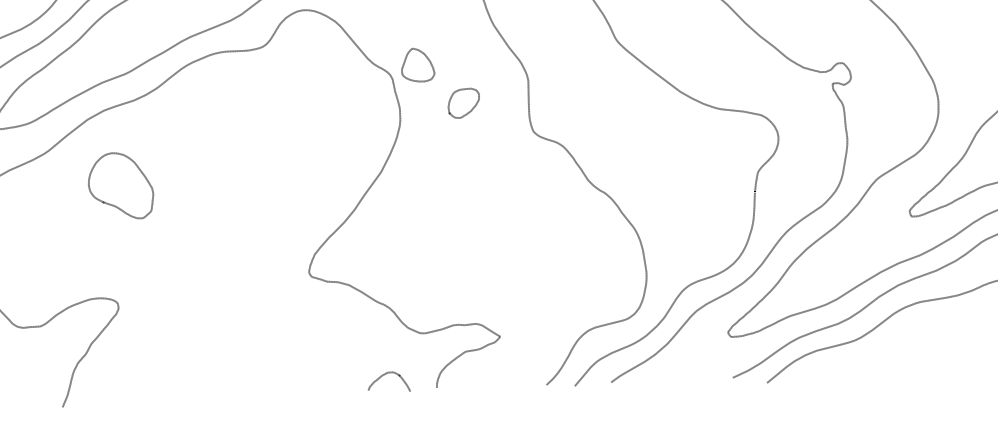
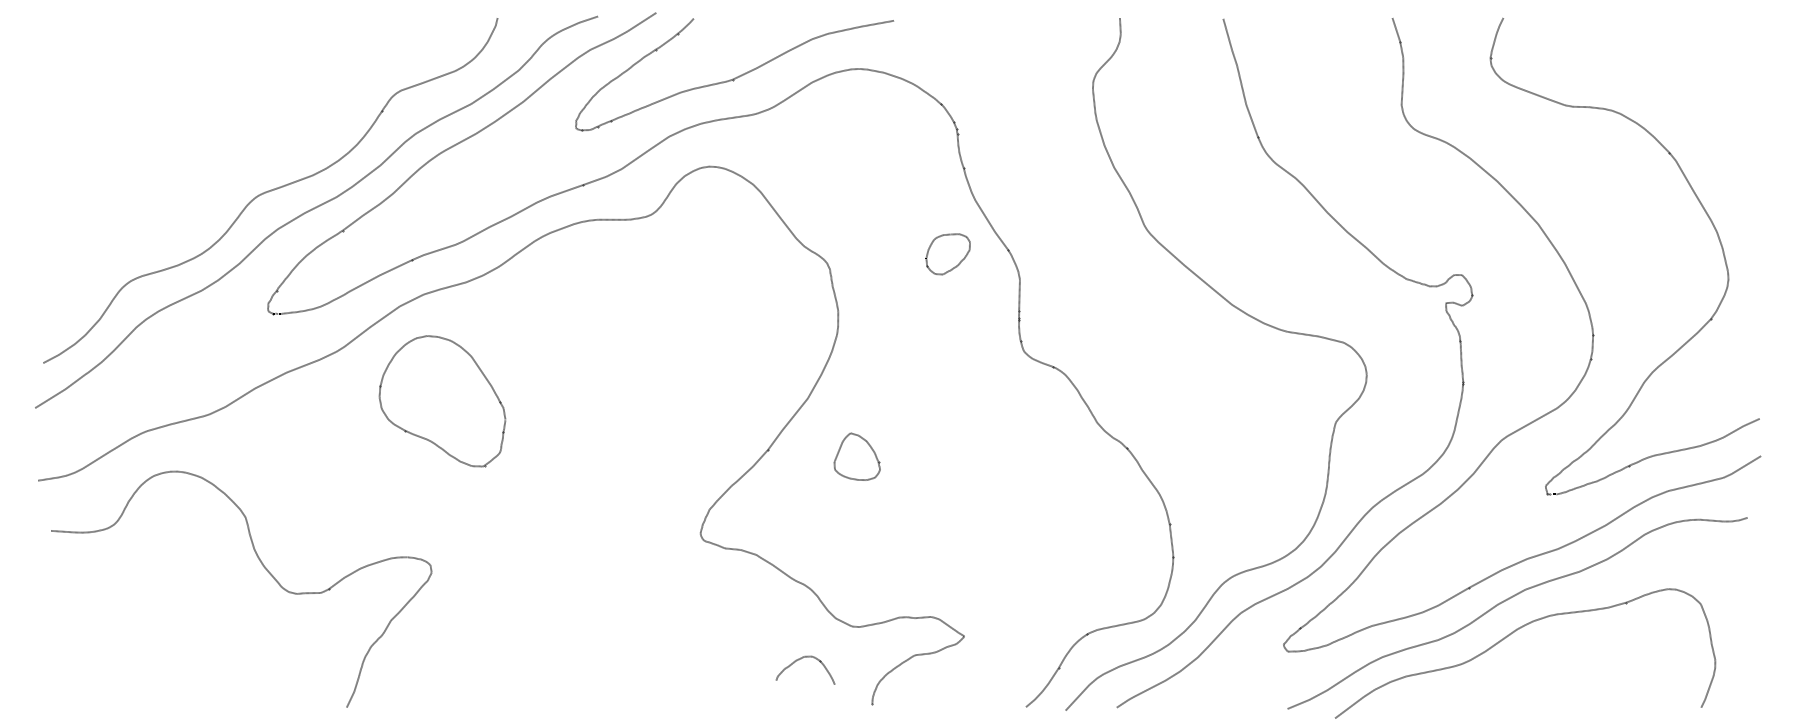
part: (417, 64) -> (856, 456), moved
part: (463, 103) -> (947, 254), moved
part: (120, 186) -> (442, 401), size x1.4
curve: (385, 374) -> (801, 659), moved

